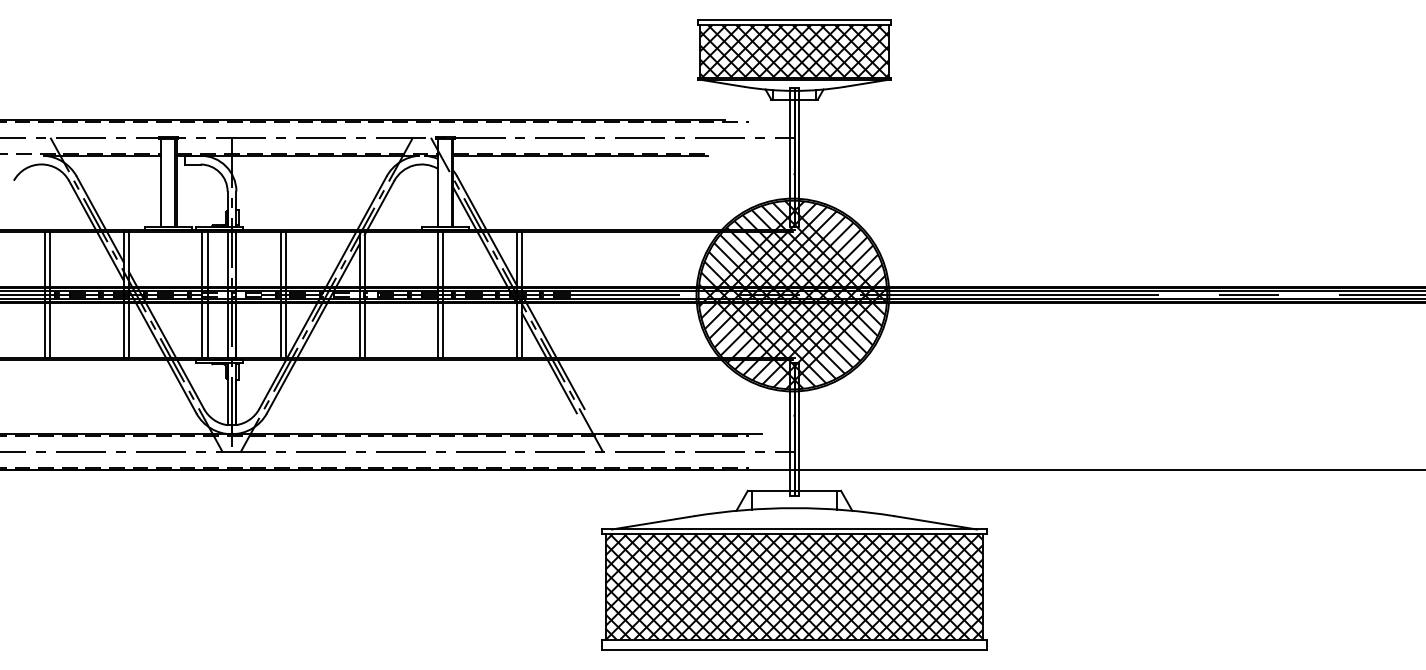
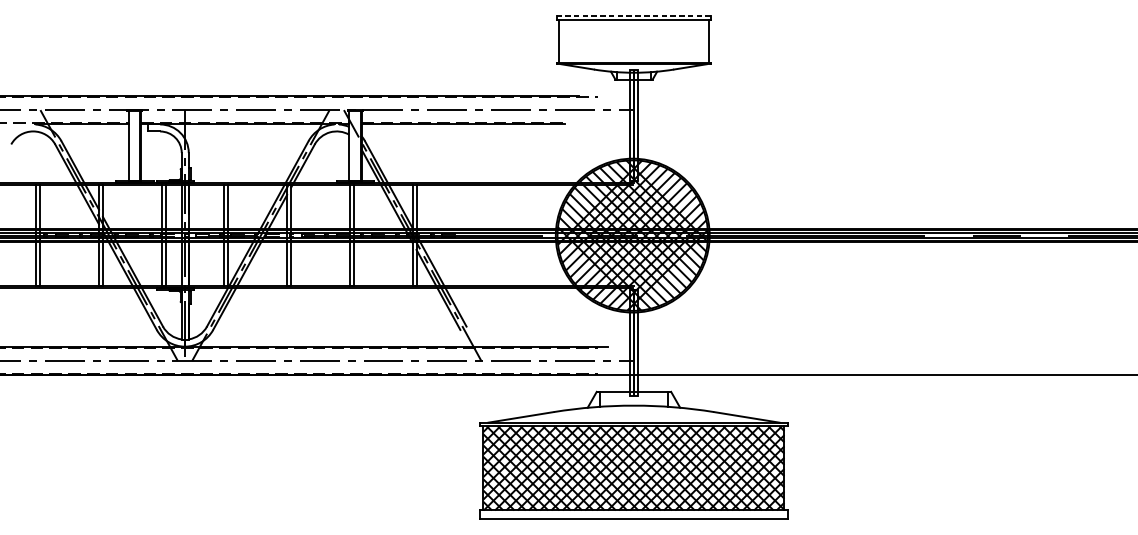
line: (794, 19) -> (634, 15), solid -> dashed
hatch: (794, 51) -> (634, 41), removed

